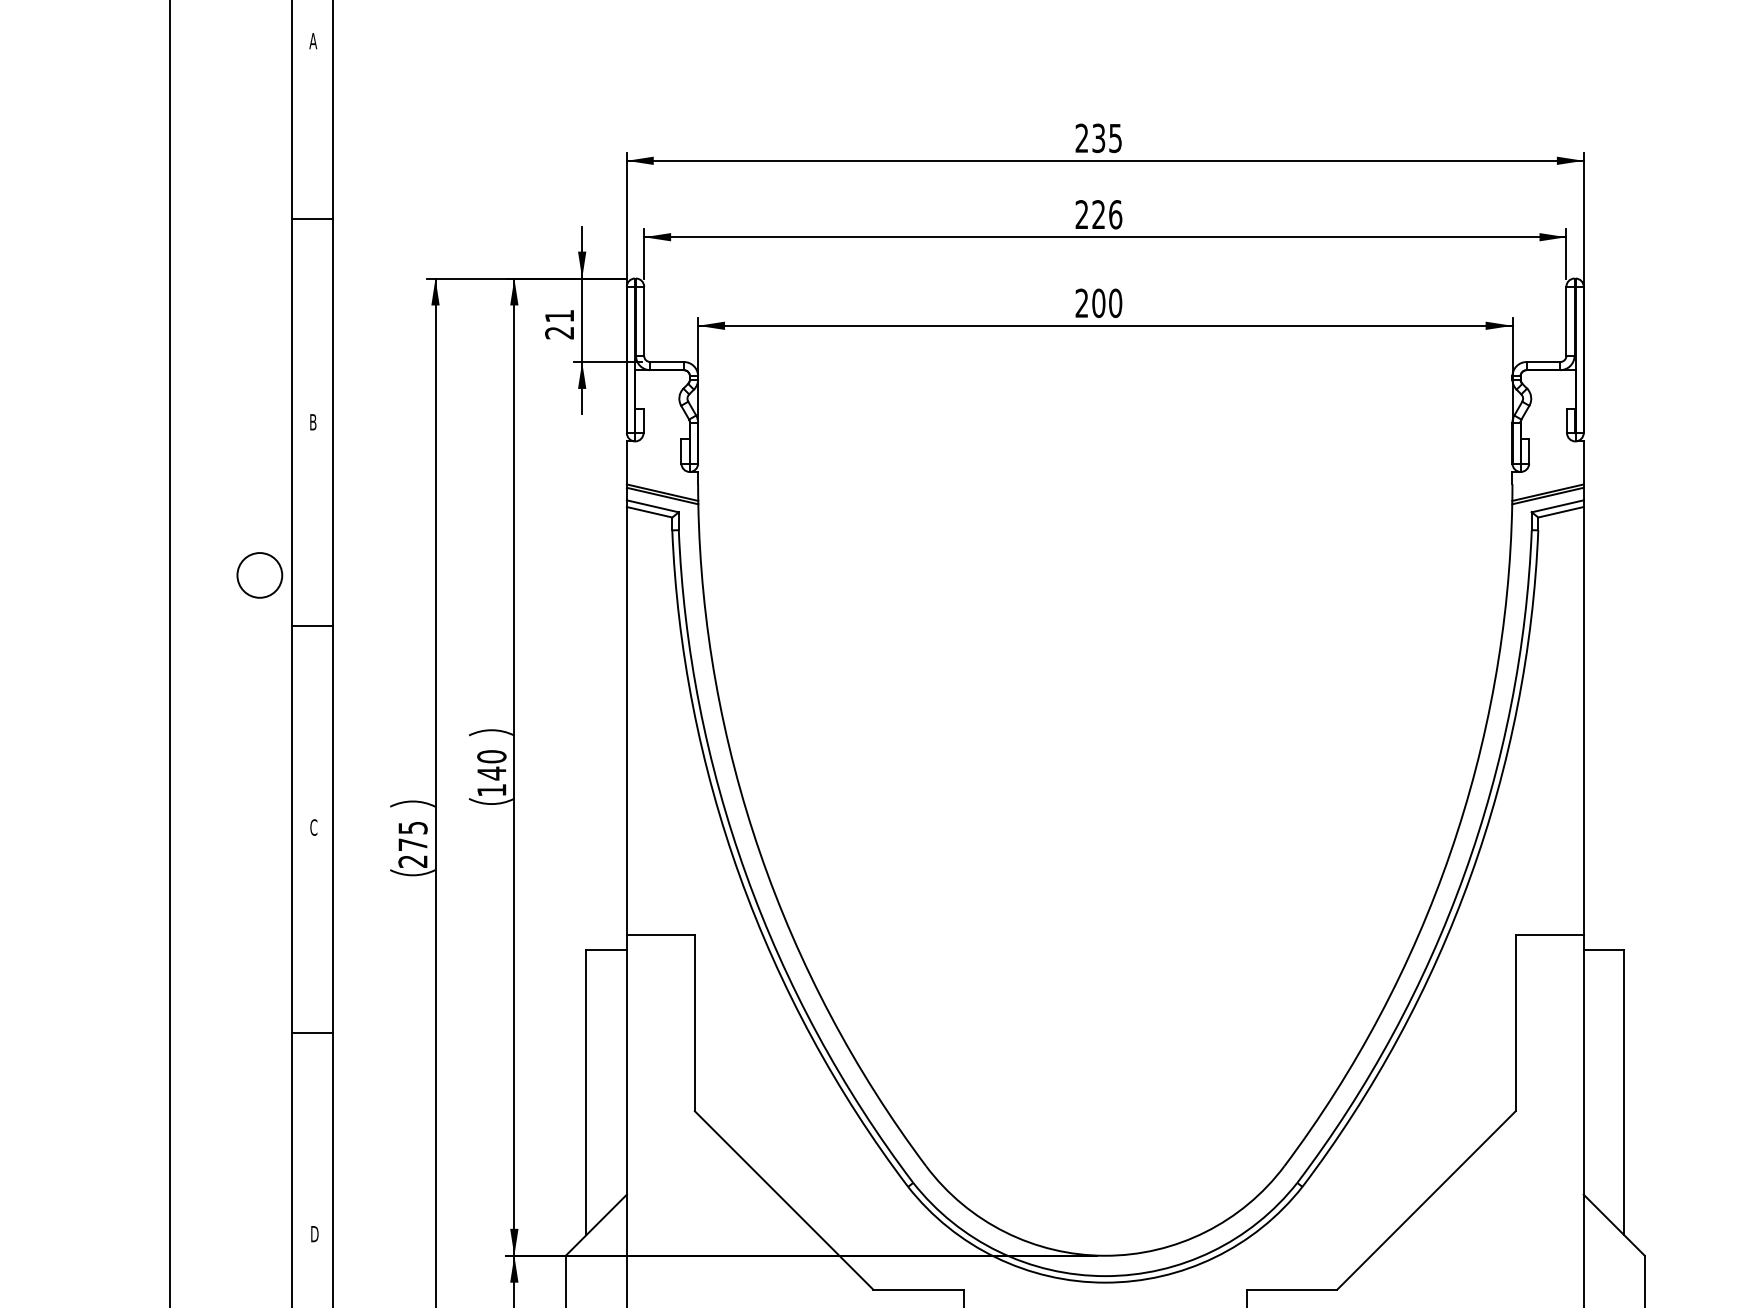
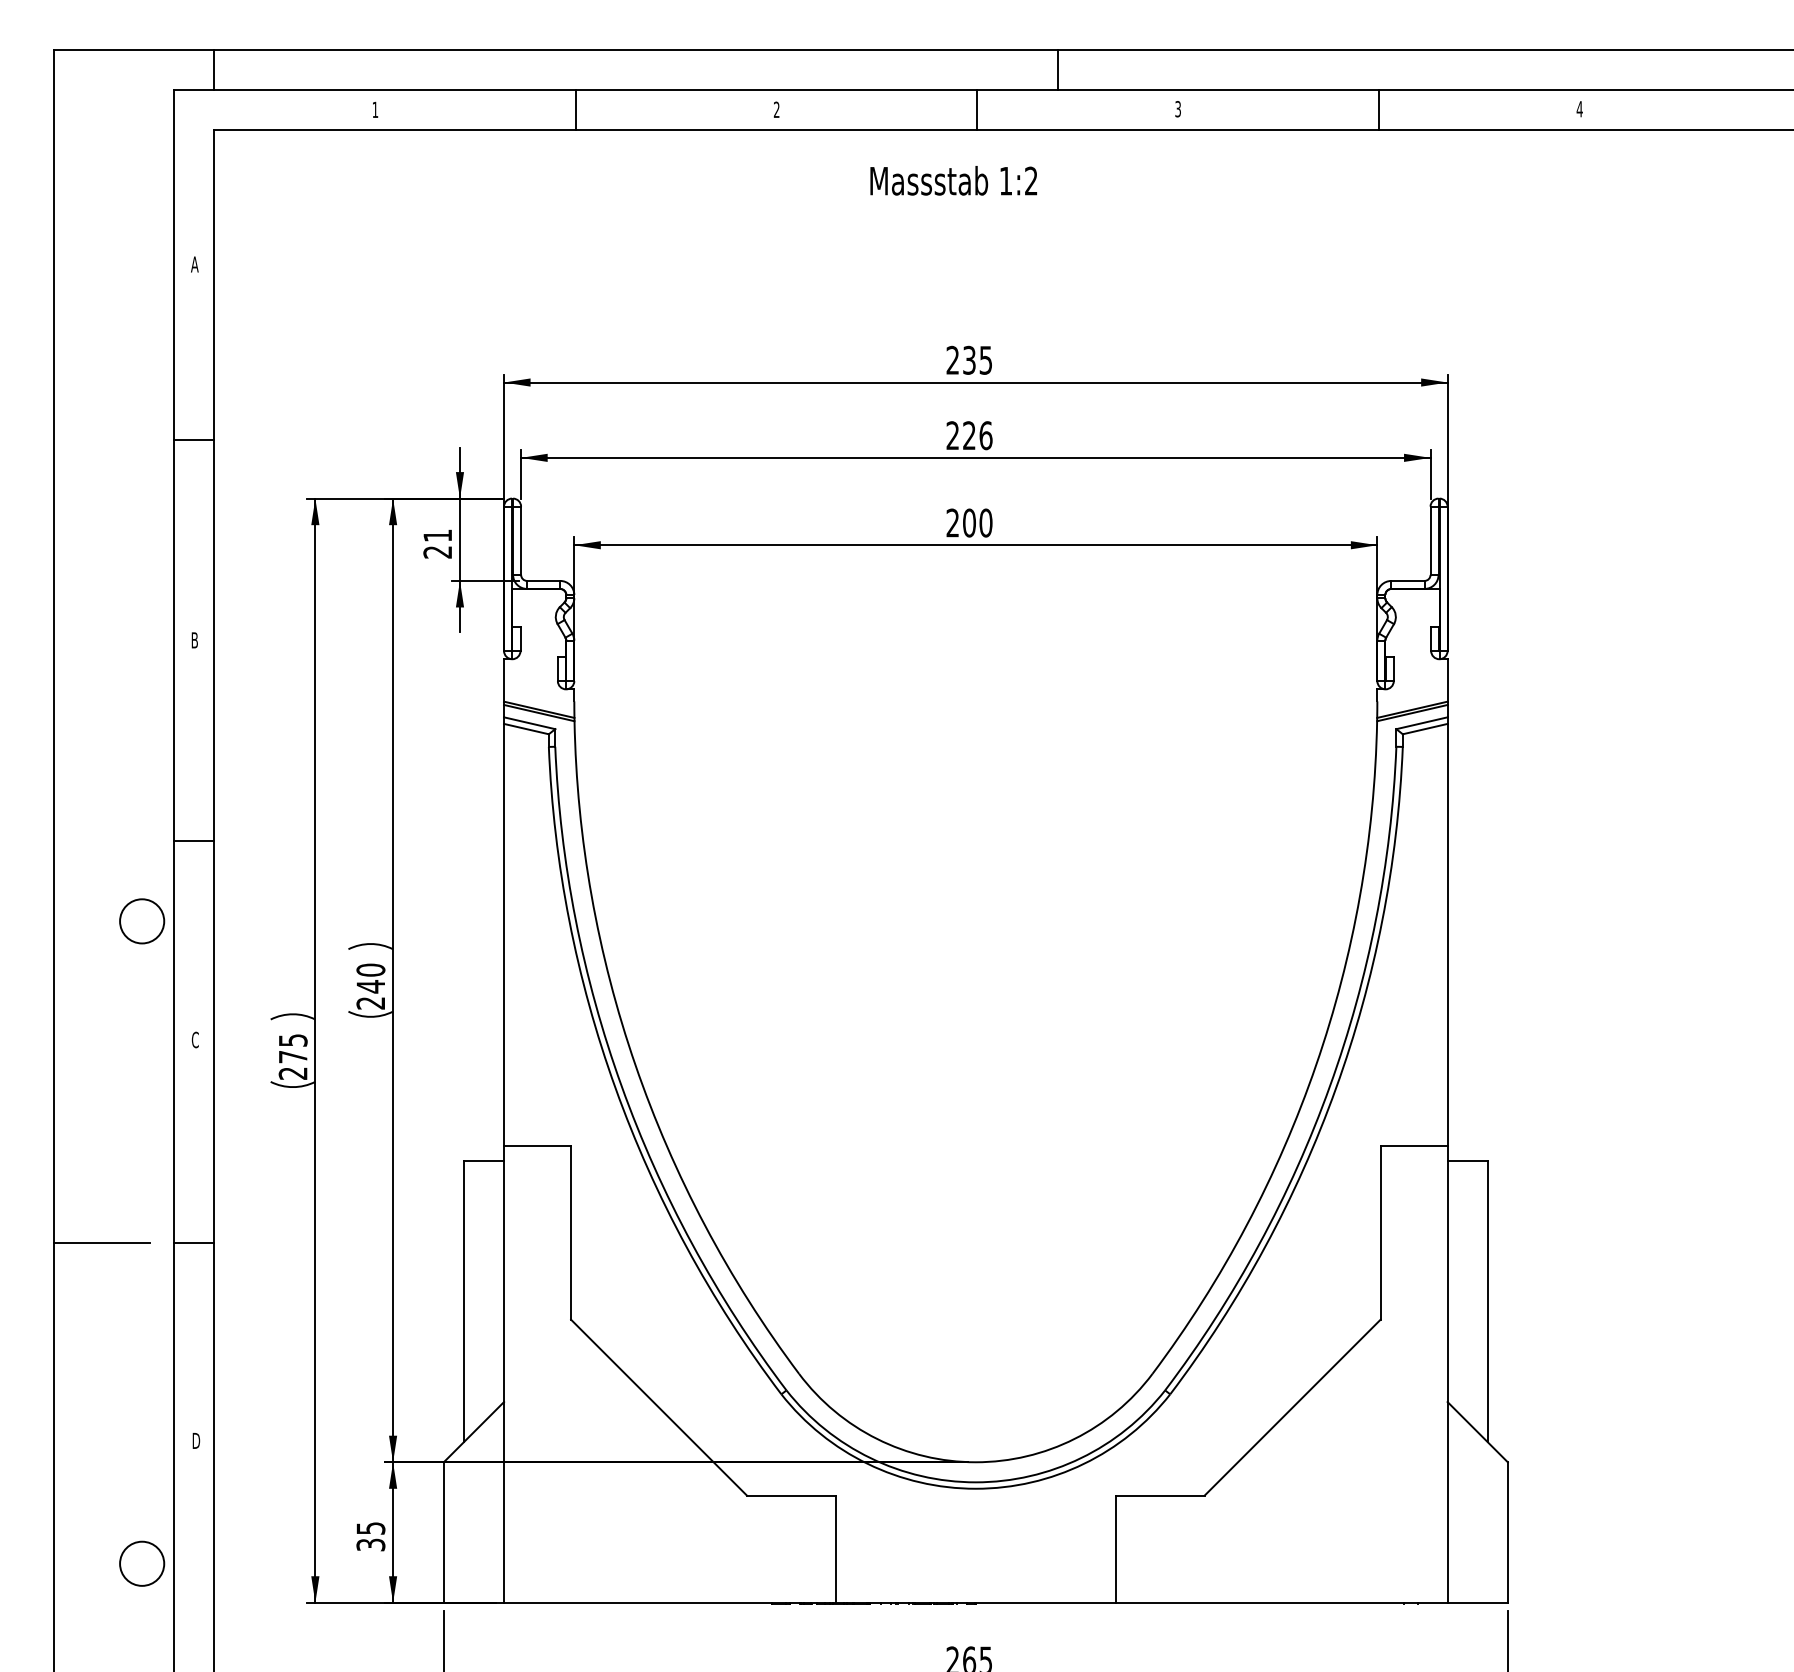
circle: (260, 575) -> (142, 921), moved
text: (491, 790) -> (370, 1003), 140 -> 240
line: (218, 1032) -> (101, 1242), added

